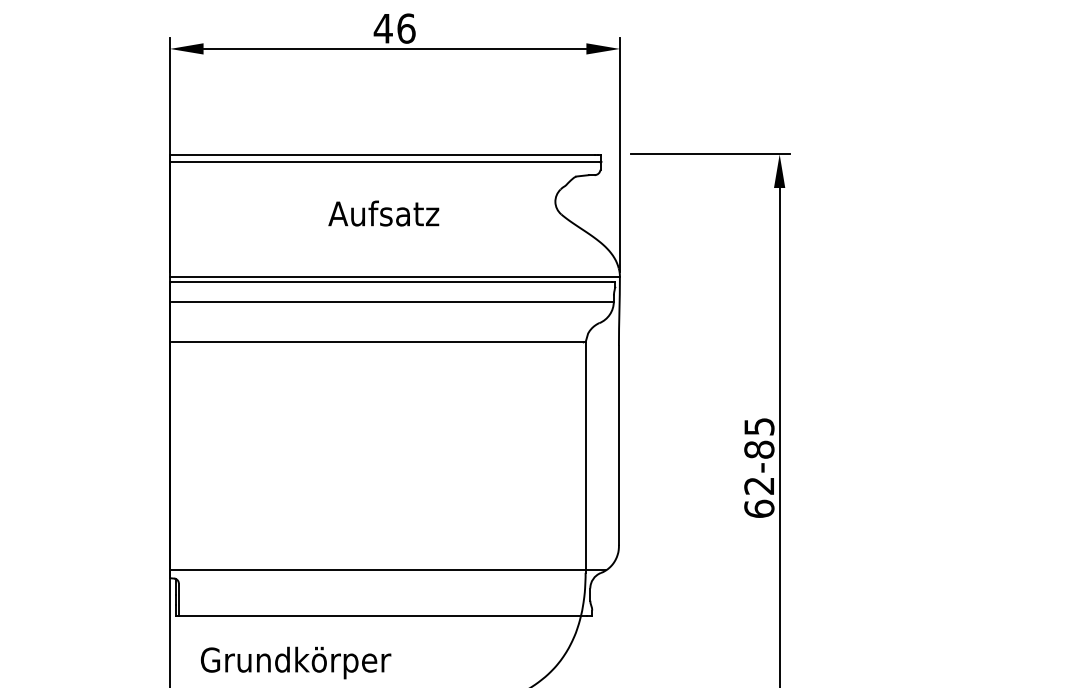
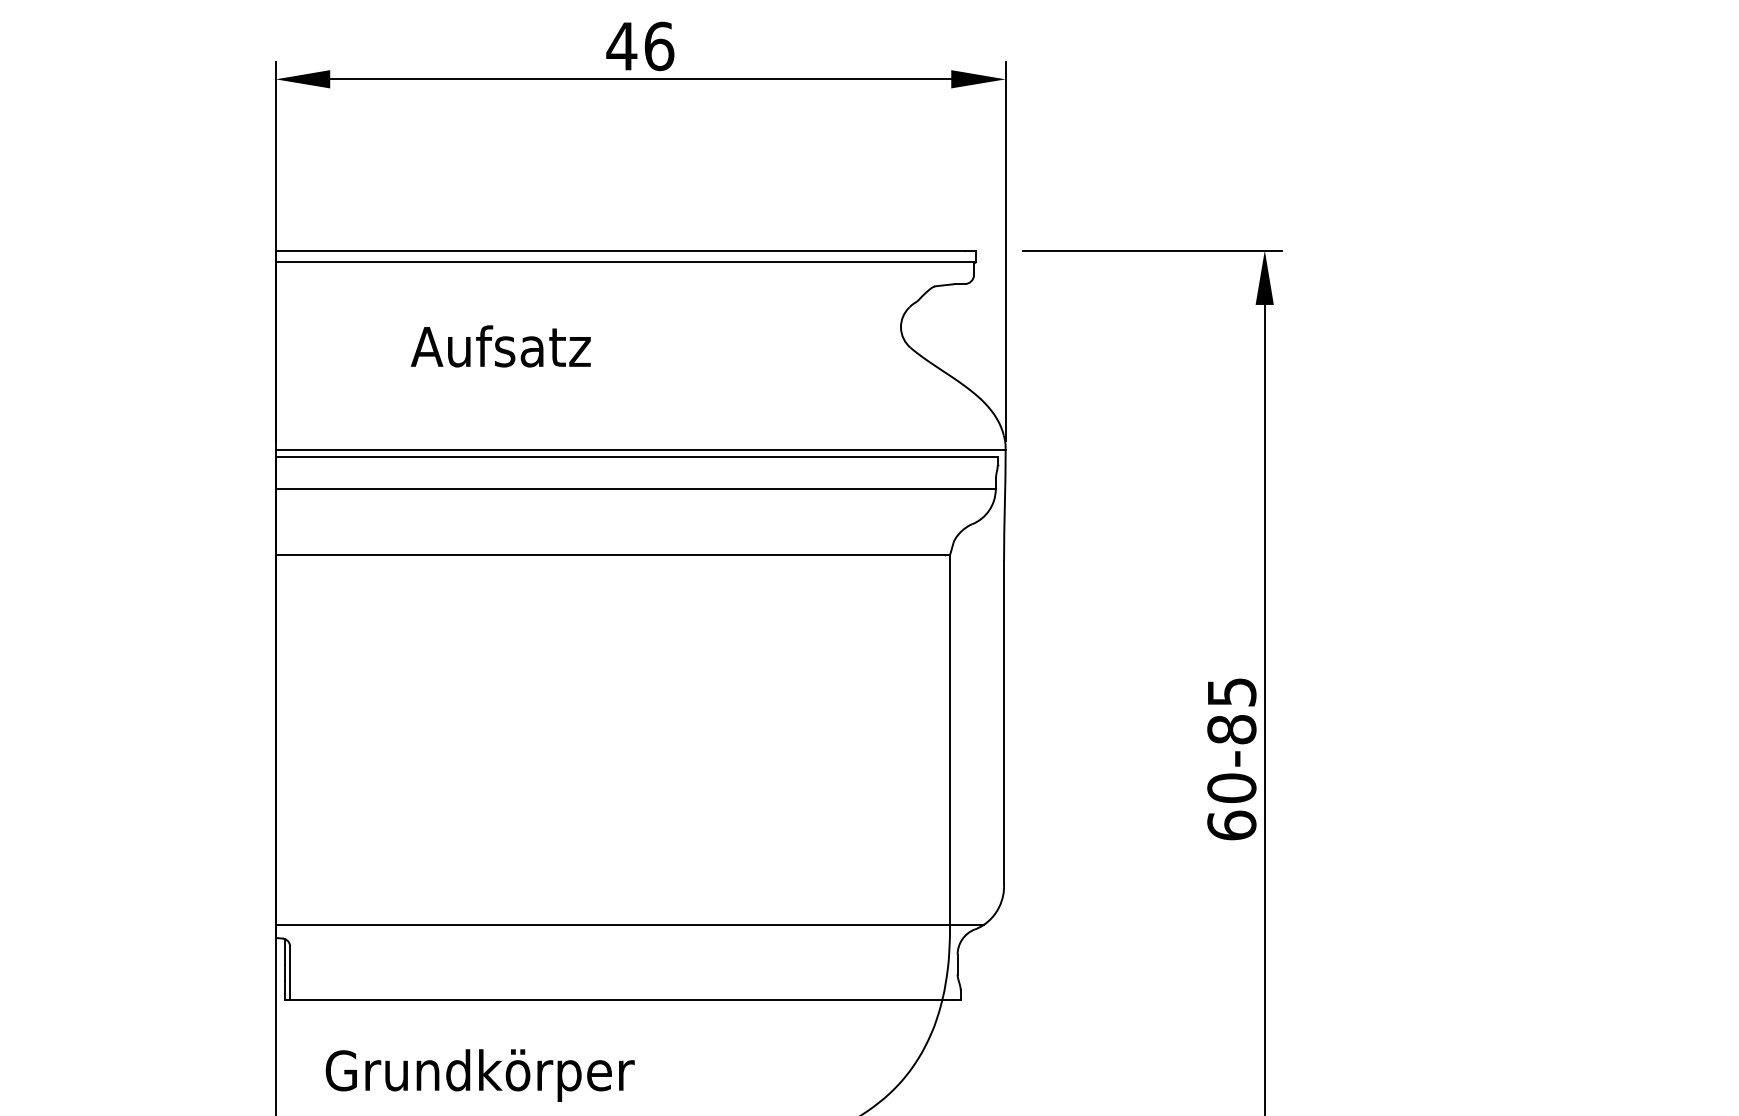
text: (383, 213) -> (500, 346), moved
text: (759, 485) -> (1232, 787), 62-85 -> 60-85

